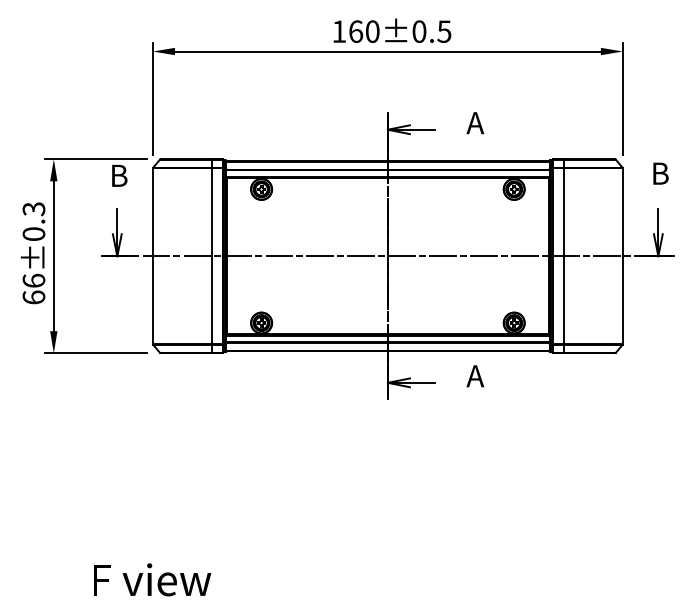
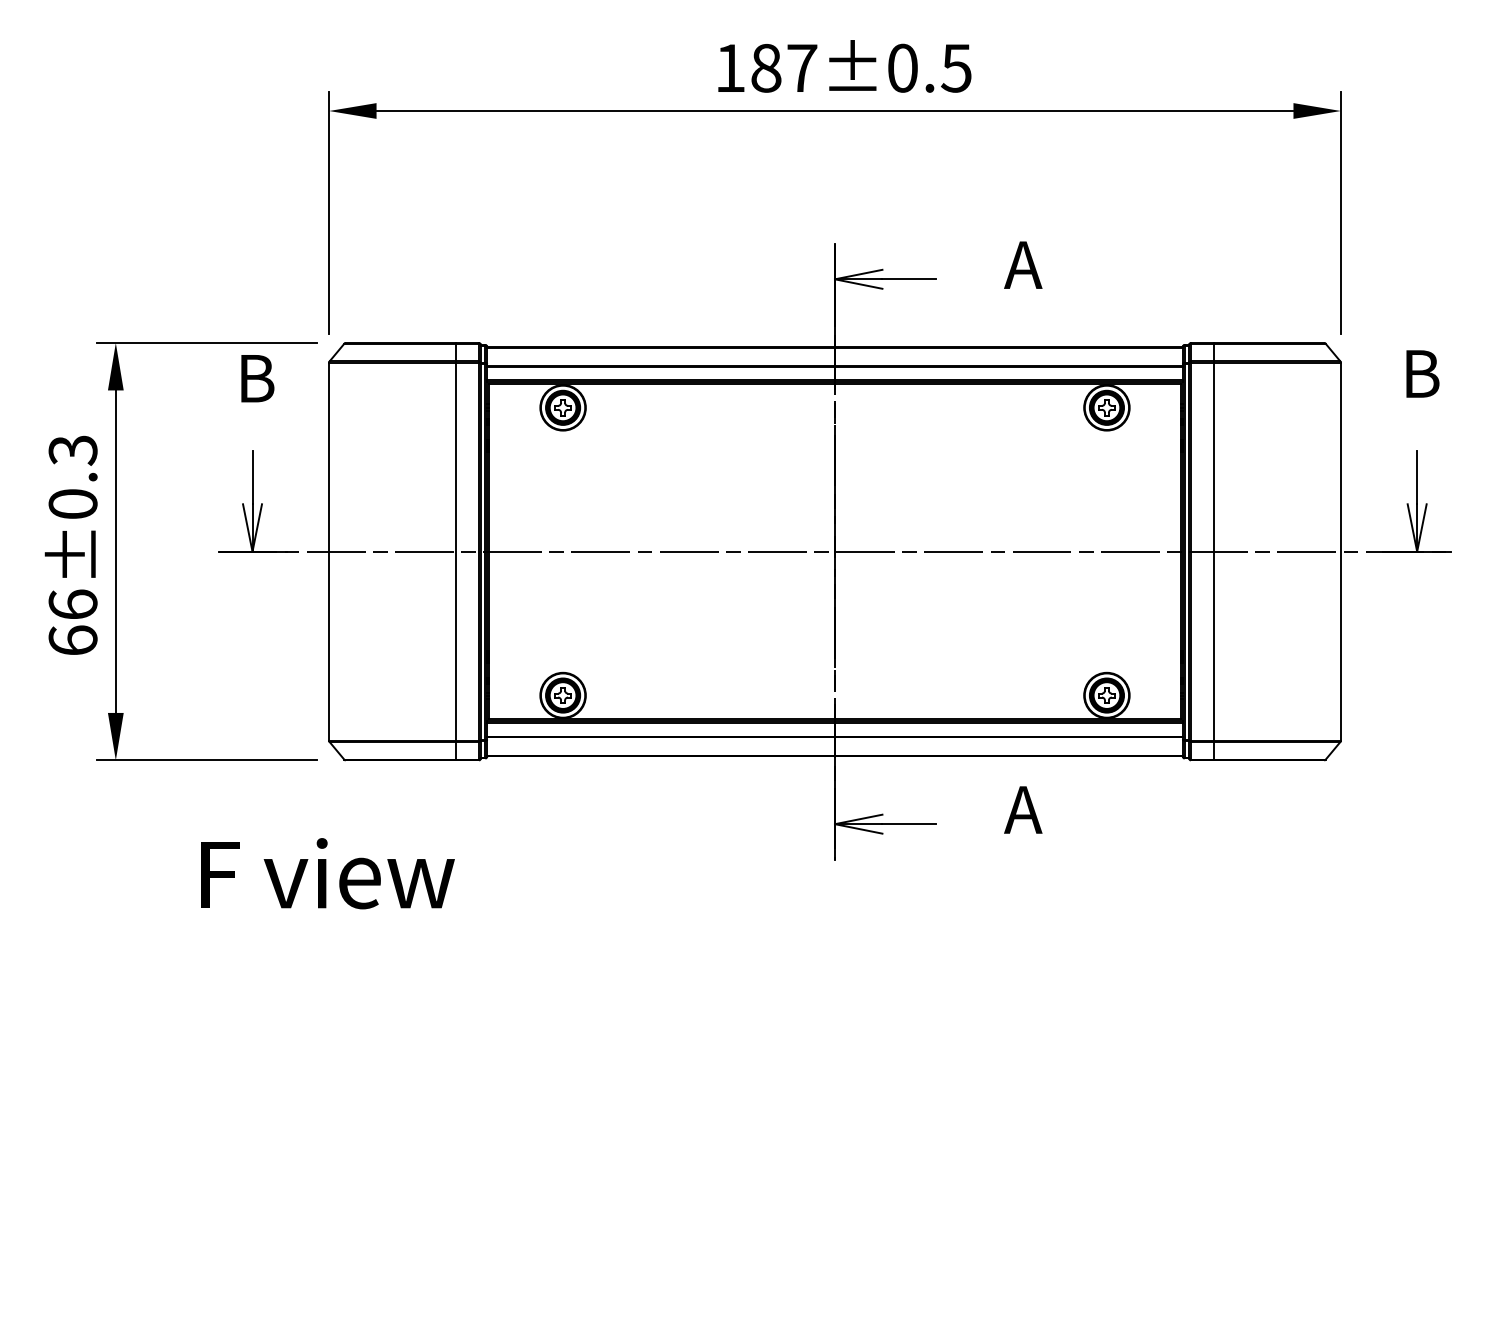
text: (364, 31) -> (784, 67), 160±0.5 -> 187±0.5
text: (152, 579) -> (328, 872), moved

